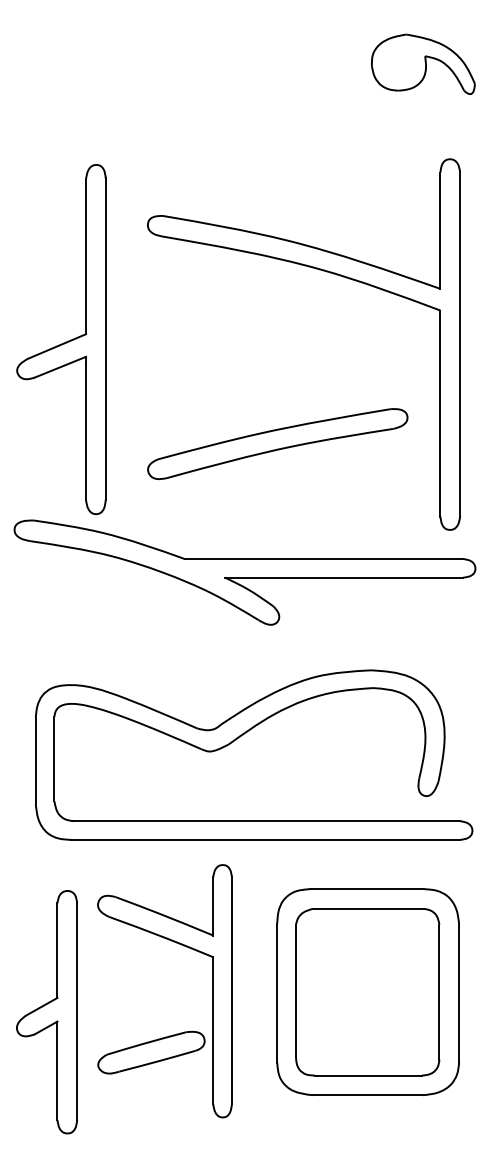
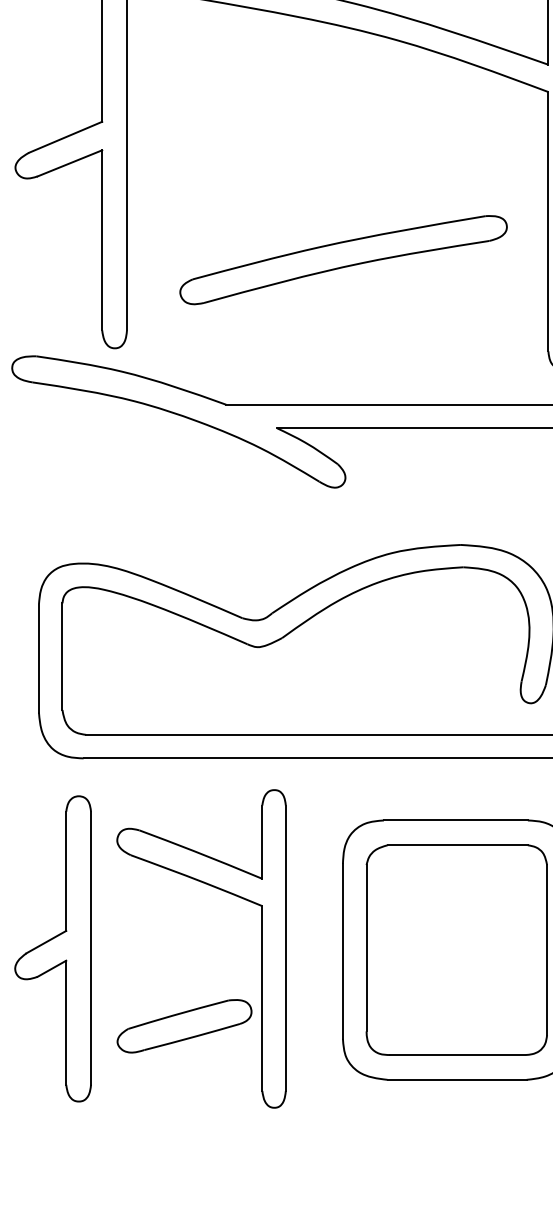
part: (46, 1012) -> (52, 949), moved

